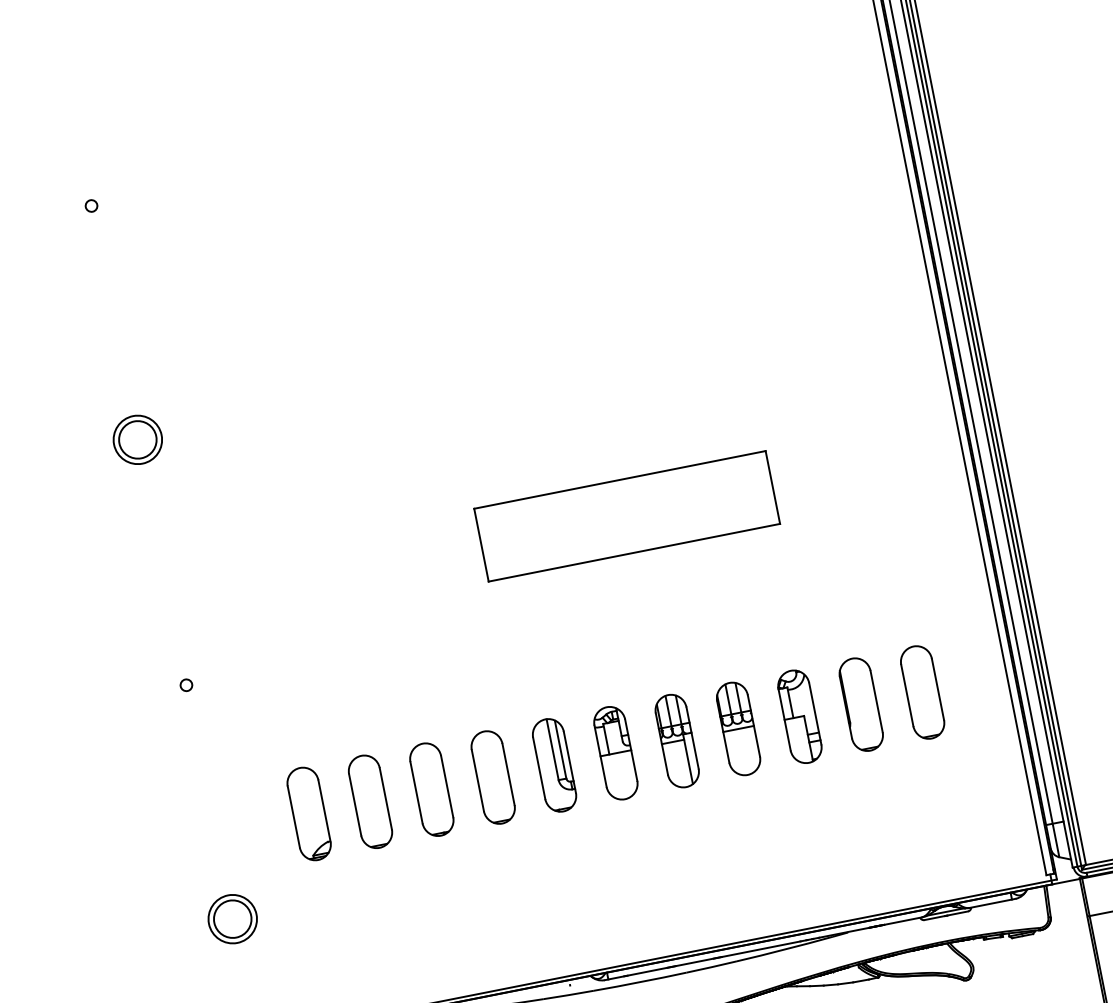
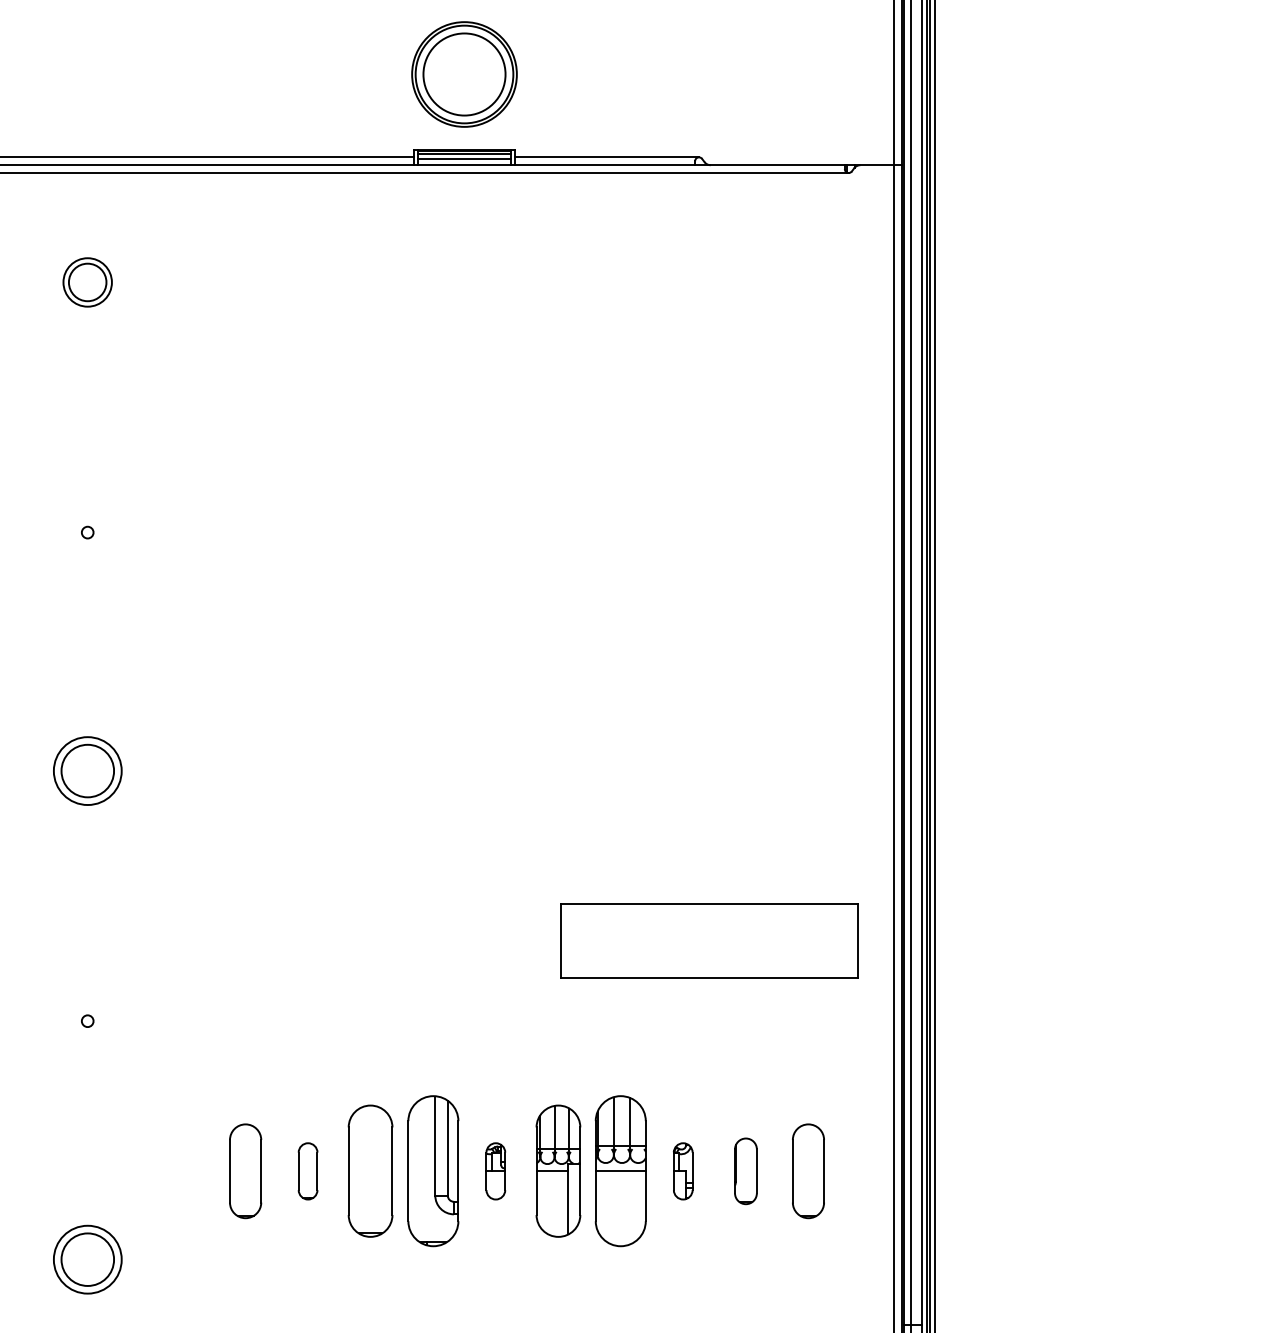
part: (137, 439) -> (87, 770), size x1.4
part: (626, 515) -> (709, 940), moved
part: (860, 704) -> (745, 1171), size x0.7
part: (799, 717) -> (682, 1171), size x0.6
part: (738, 729) -> (620, 1171), size x1.6
part: (676, 741) -> (557, 1171), size x1.4
part: (615, 753) -> (495, 1171), size x0.6
part: (553, 765) -> (432, 1171), size x1.6
part: (493, 777) -> (370, 1171), size x1.4
part: (431, 790) -> (307, 1171), size x0.6
part: (308, 814) -> (182, 1171), removed
part: (232, 919) -> (87, 1259), size x1.4

